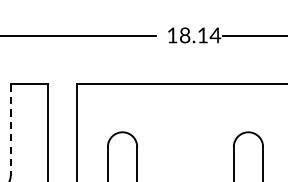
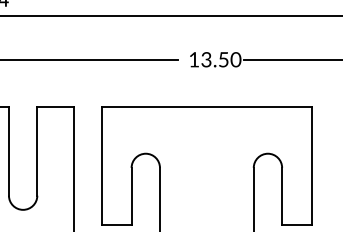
text: (200, 35) -> (221, 59), 18.14 -> 13.50
line: (10, 131) -> (37, 152), dashed -> solid

